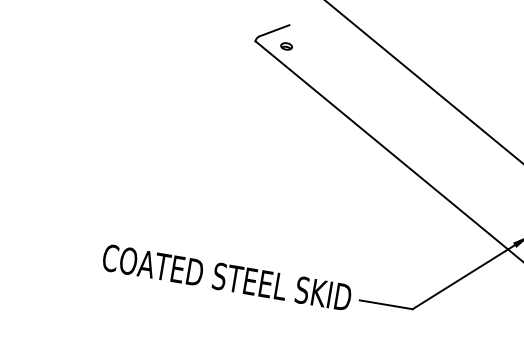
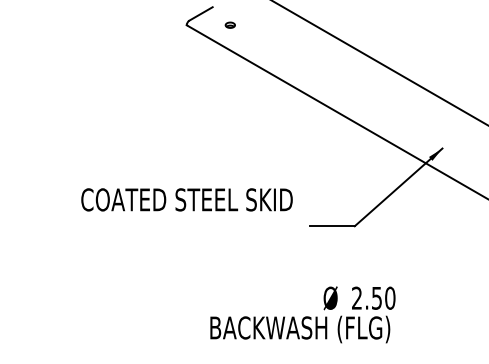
part: (285, 45) -> (229, 24), moved
text: (226, 277) -> (186, 199), moved

